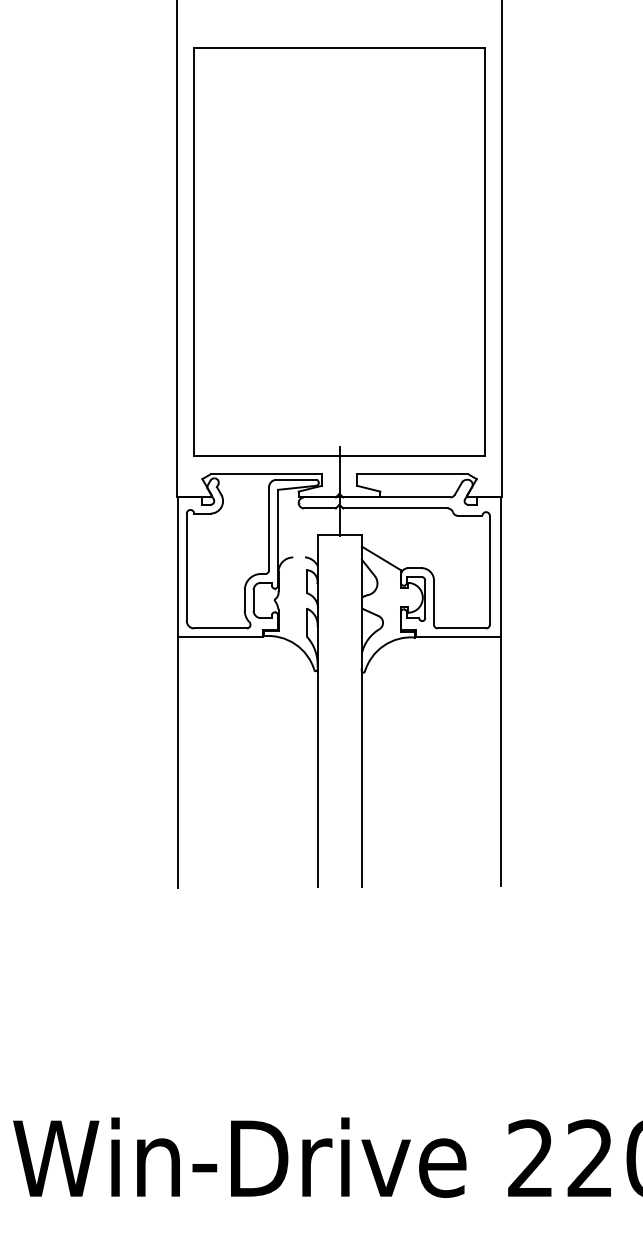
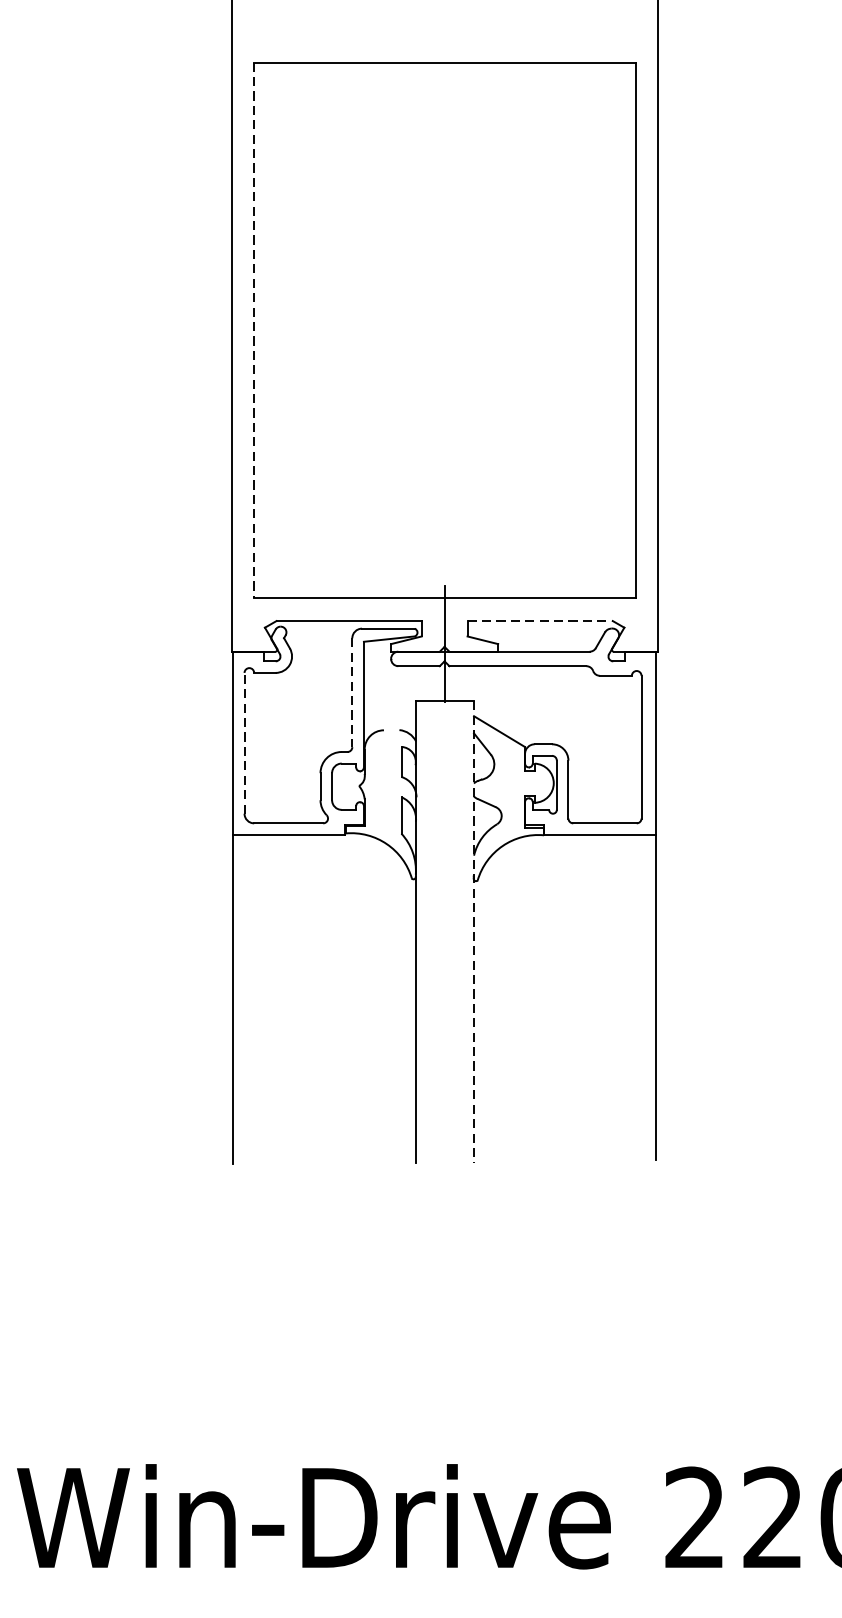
line: (193, 252) -> (253, 330), solid -> dashed
line: (412, 474) -> (540, 621), solid -> dashed
line: (269, 528) -> (352, 692), solid -> dashed
line: (186, 567) -> (244, 743), solid -> dashed
line: (361, 711) -> (473, 932), solid -> dashed

